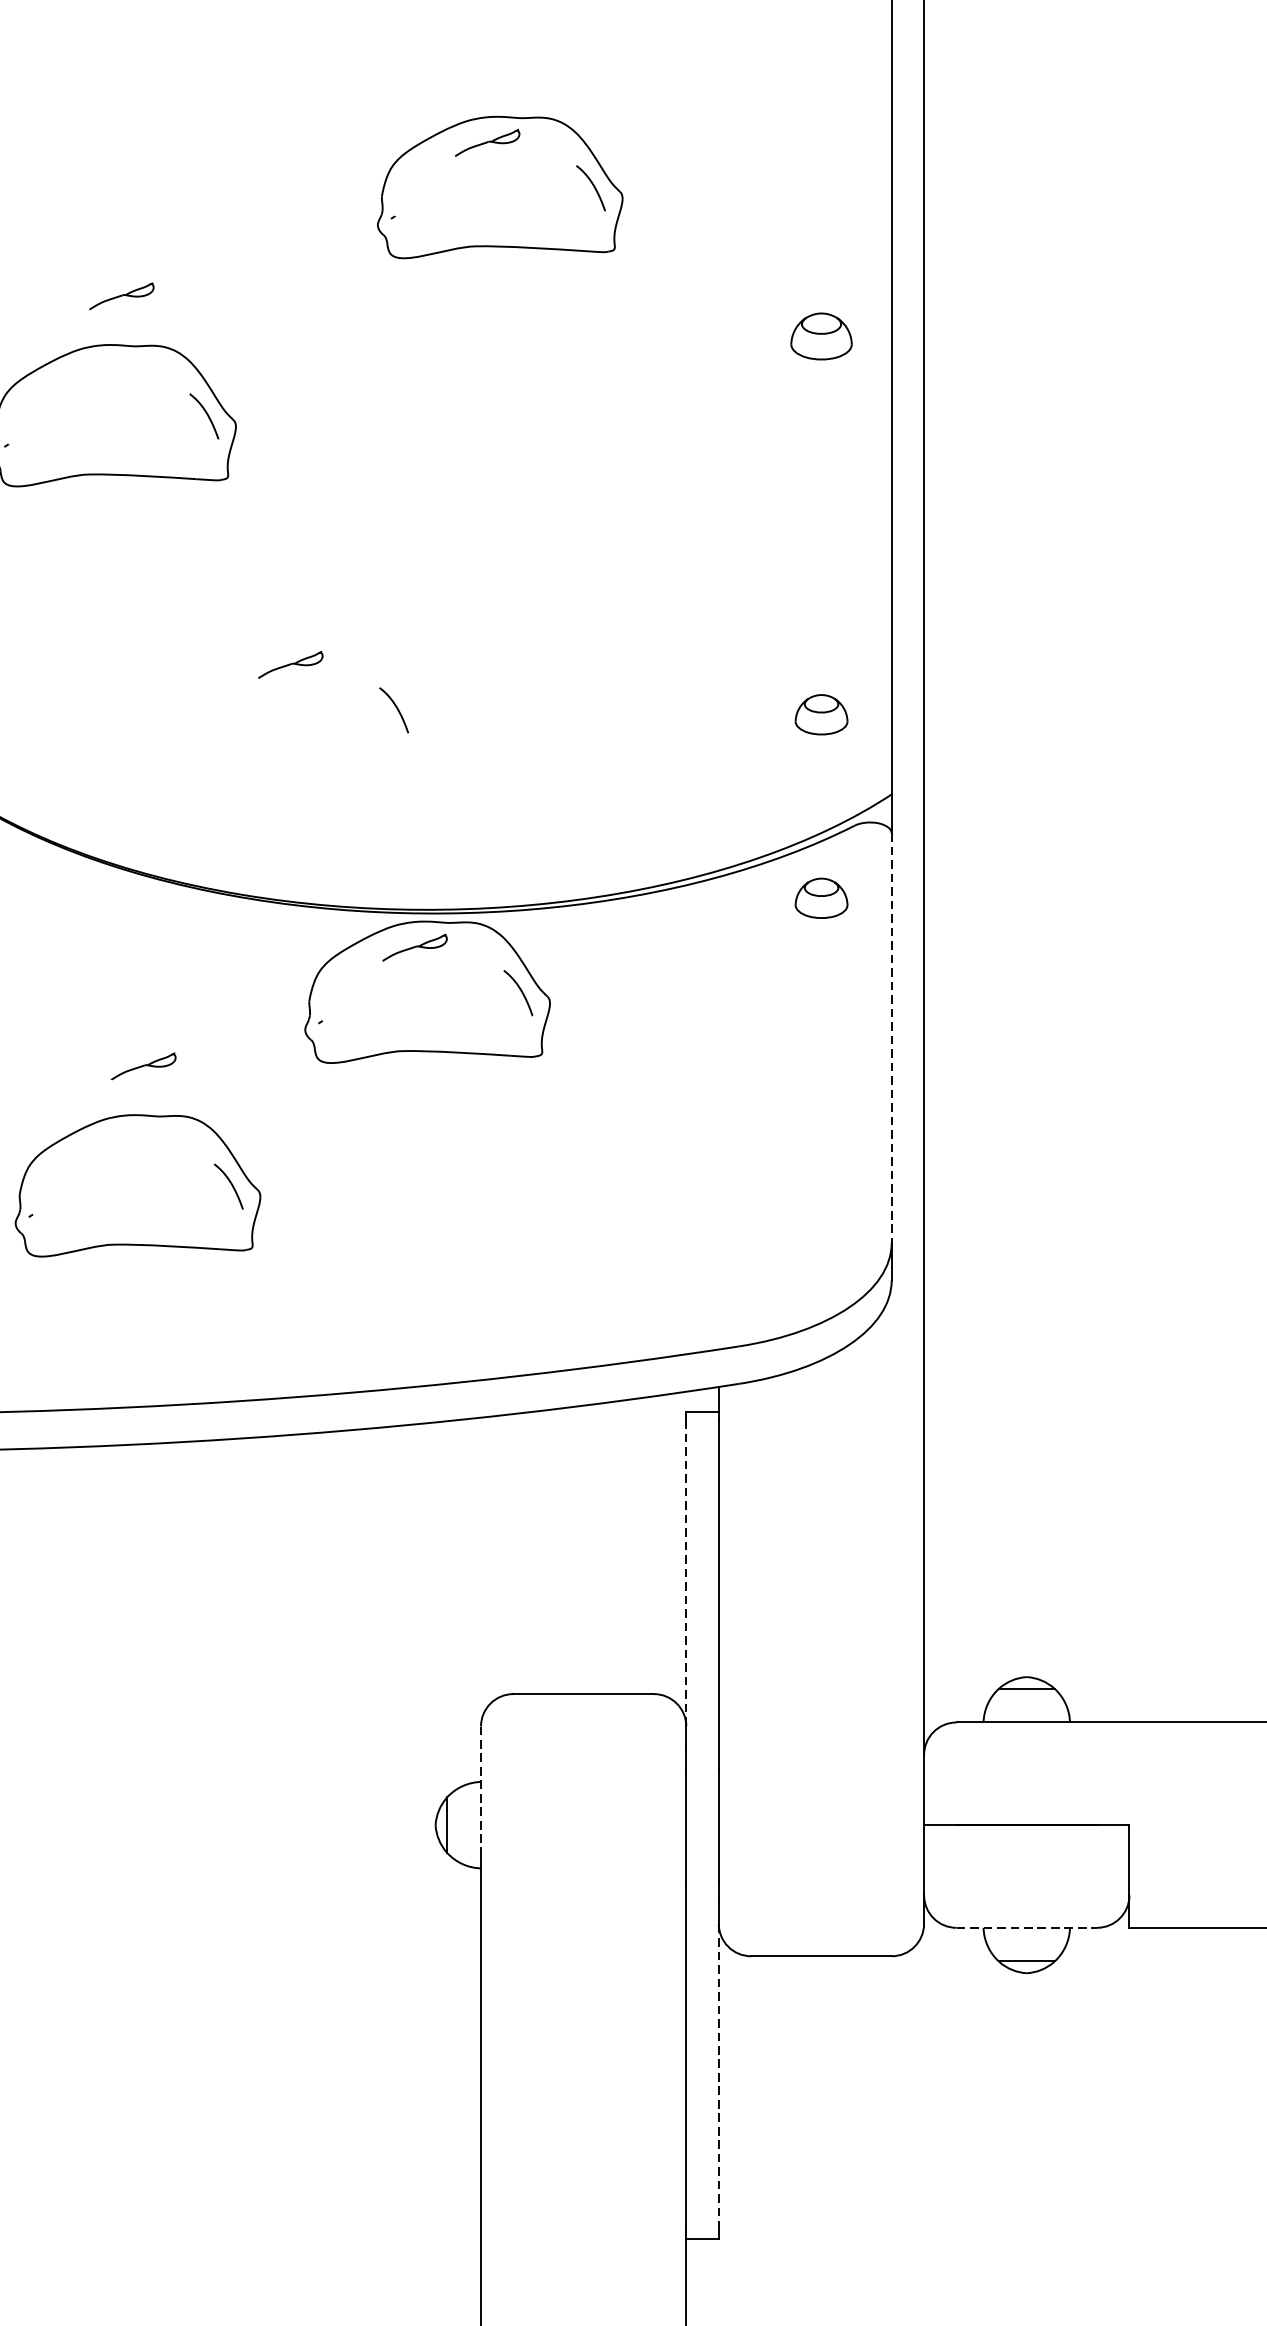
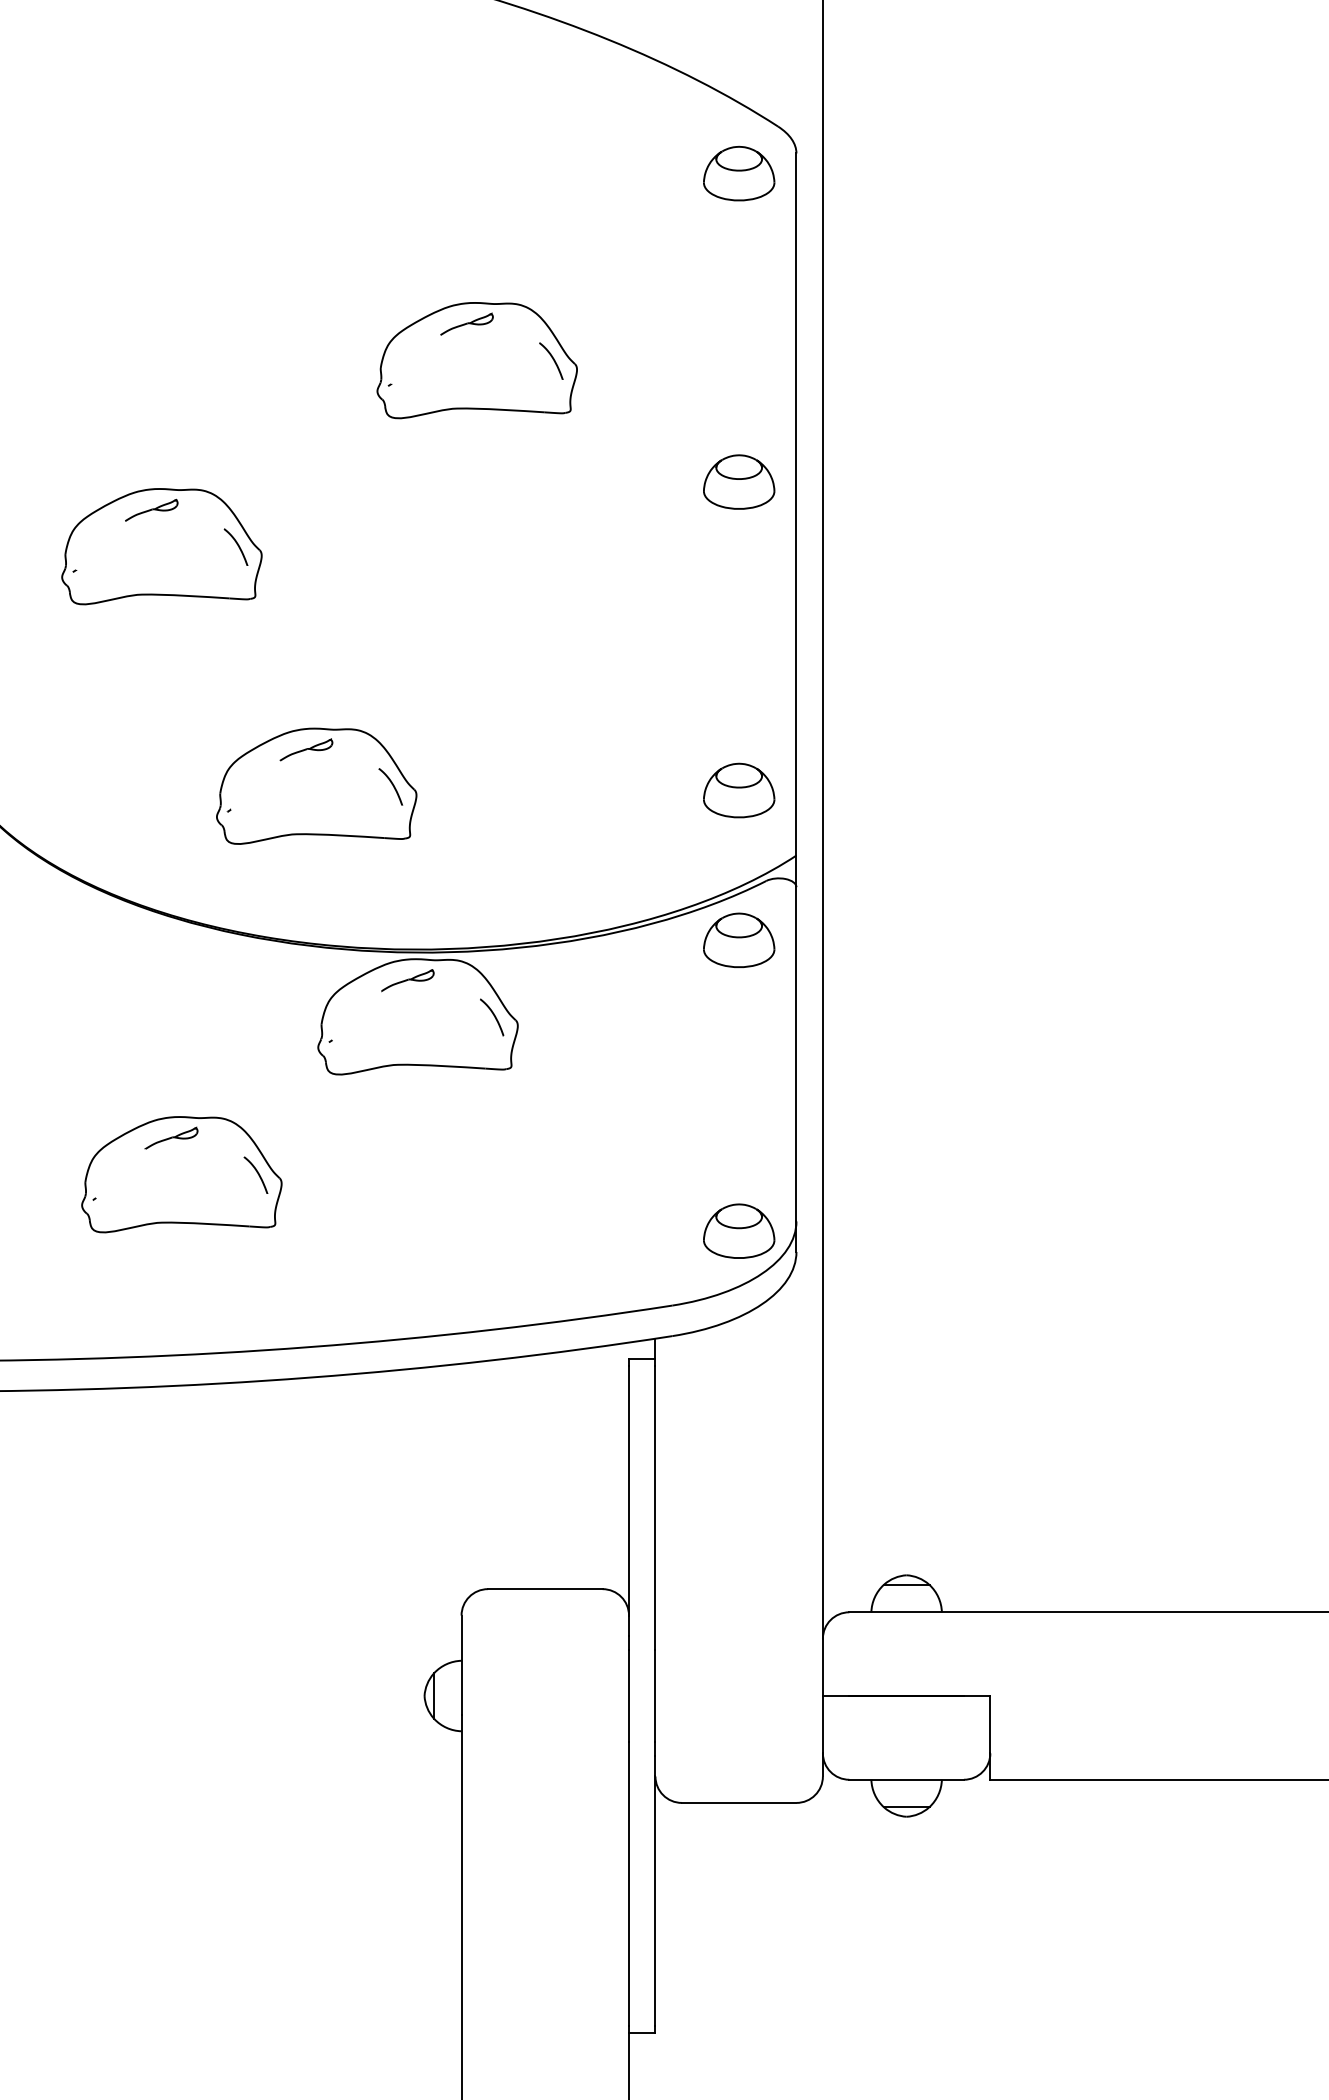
part: (121, 295) -> (151, 509), moved
part: (821, 335) -> (739, 481), size x1.43
part: (303, 708) -> (316, 785), added
part: (821, 714) -> (739, 790), size x1.67
part: (821, 897) -> (739, 939), size x1.67
line: (891, 1038) -> (796, 1054), dashed -> solid
part: (143, 1065) -> (171, 1137), moved
part: (821, 1254) -> (739, 1230), added
line: (686, 1573) -> (629, 1490), dashed -> solid
line: (480, 1787) -> (461, 1665), dashed -> solid
line: (1027, 1927) -> (907, 1779), dashed -> solid
line: (718, 2077) -> (655, 1901), dashed -> solid

